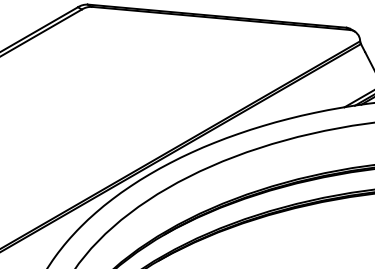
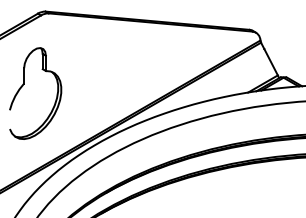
part: (59, 99) -> (23, 86), added

